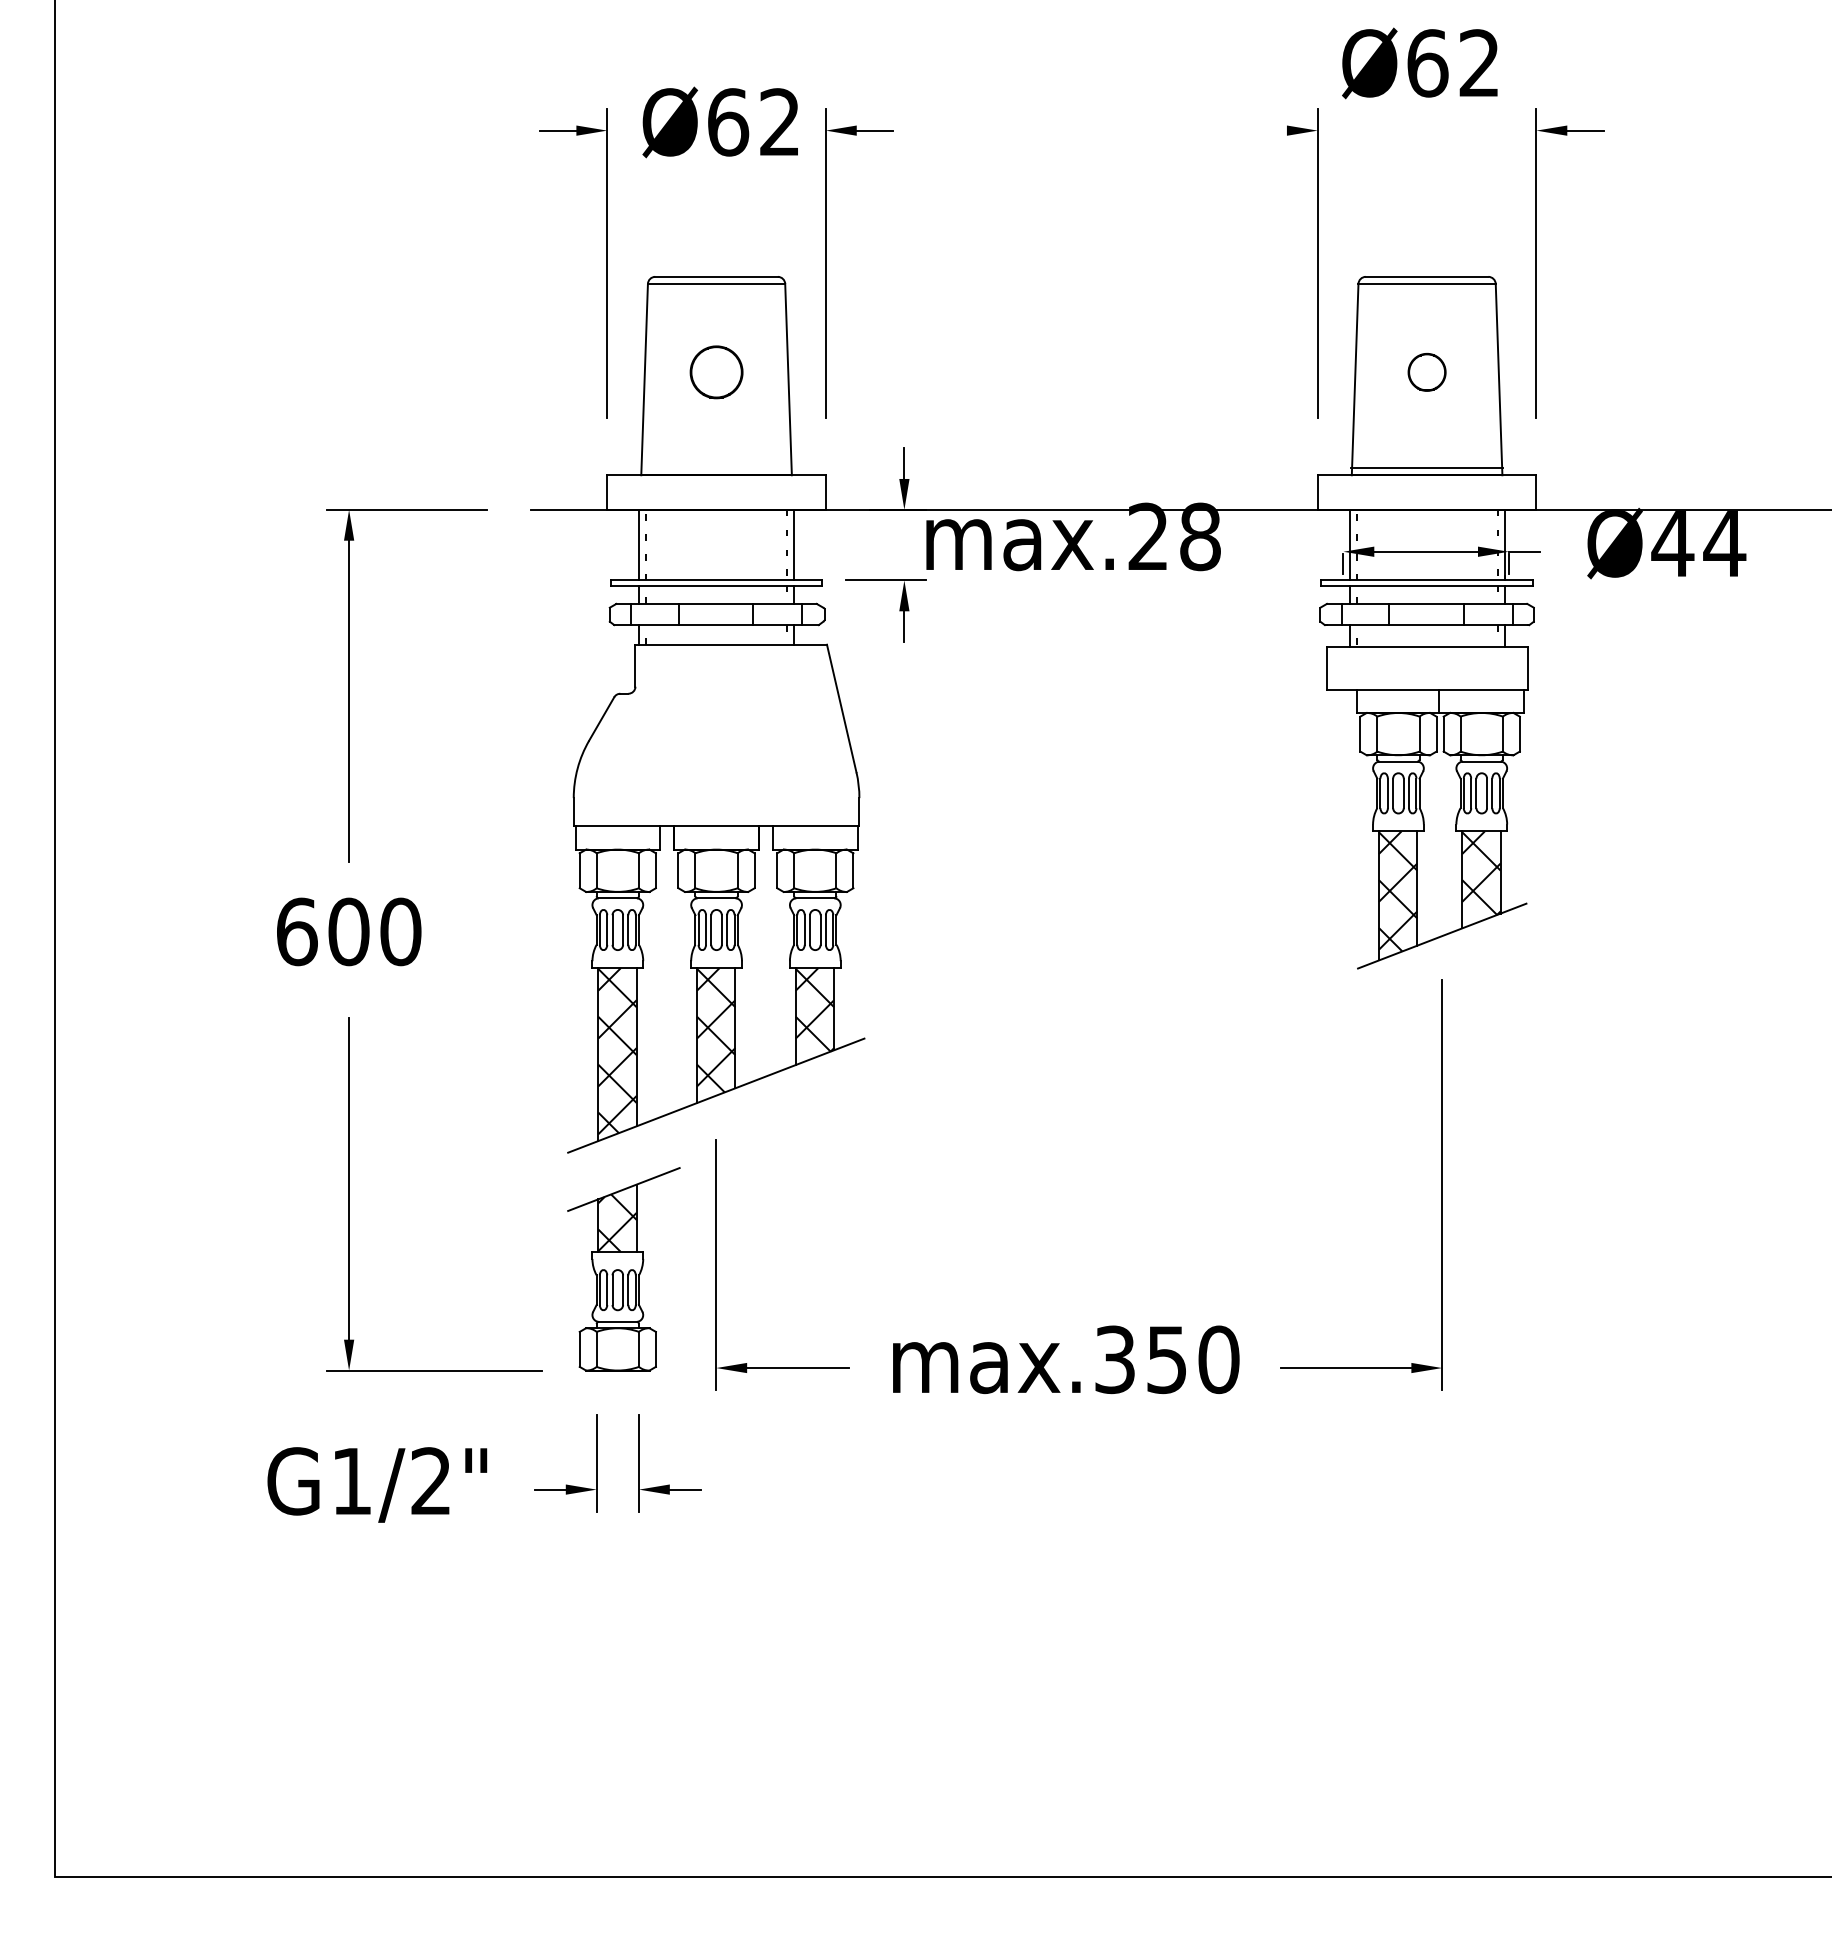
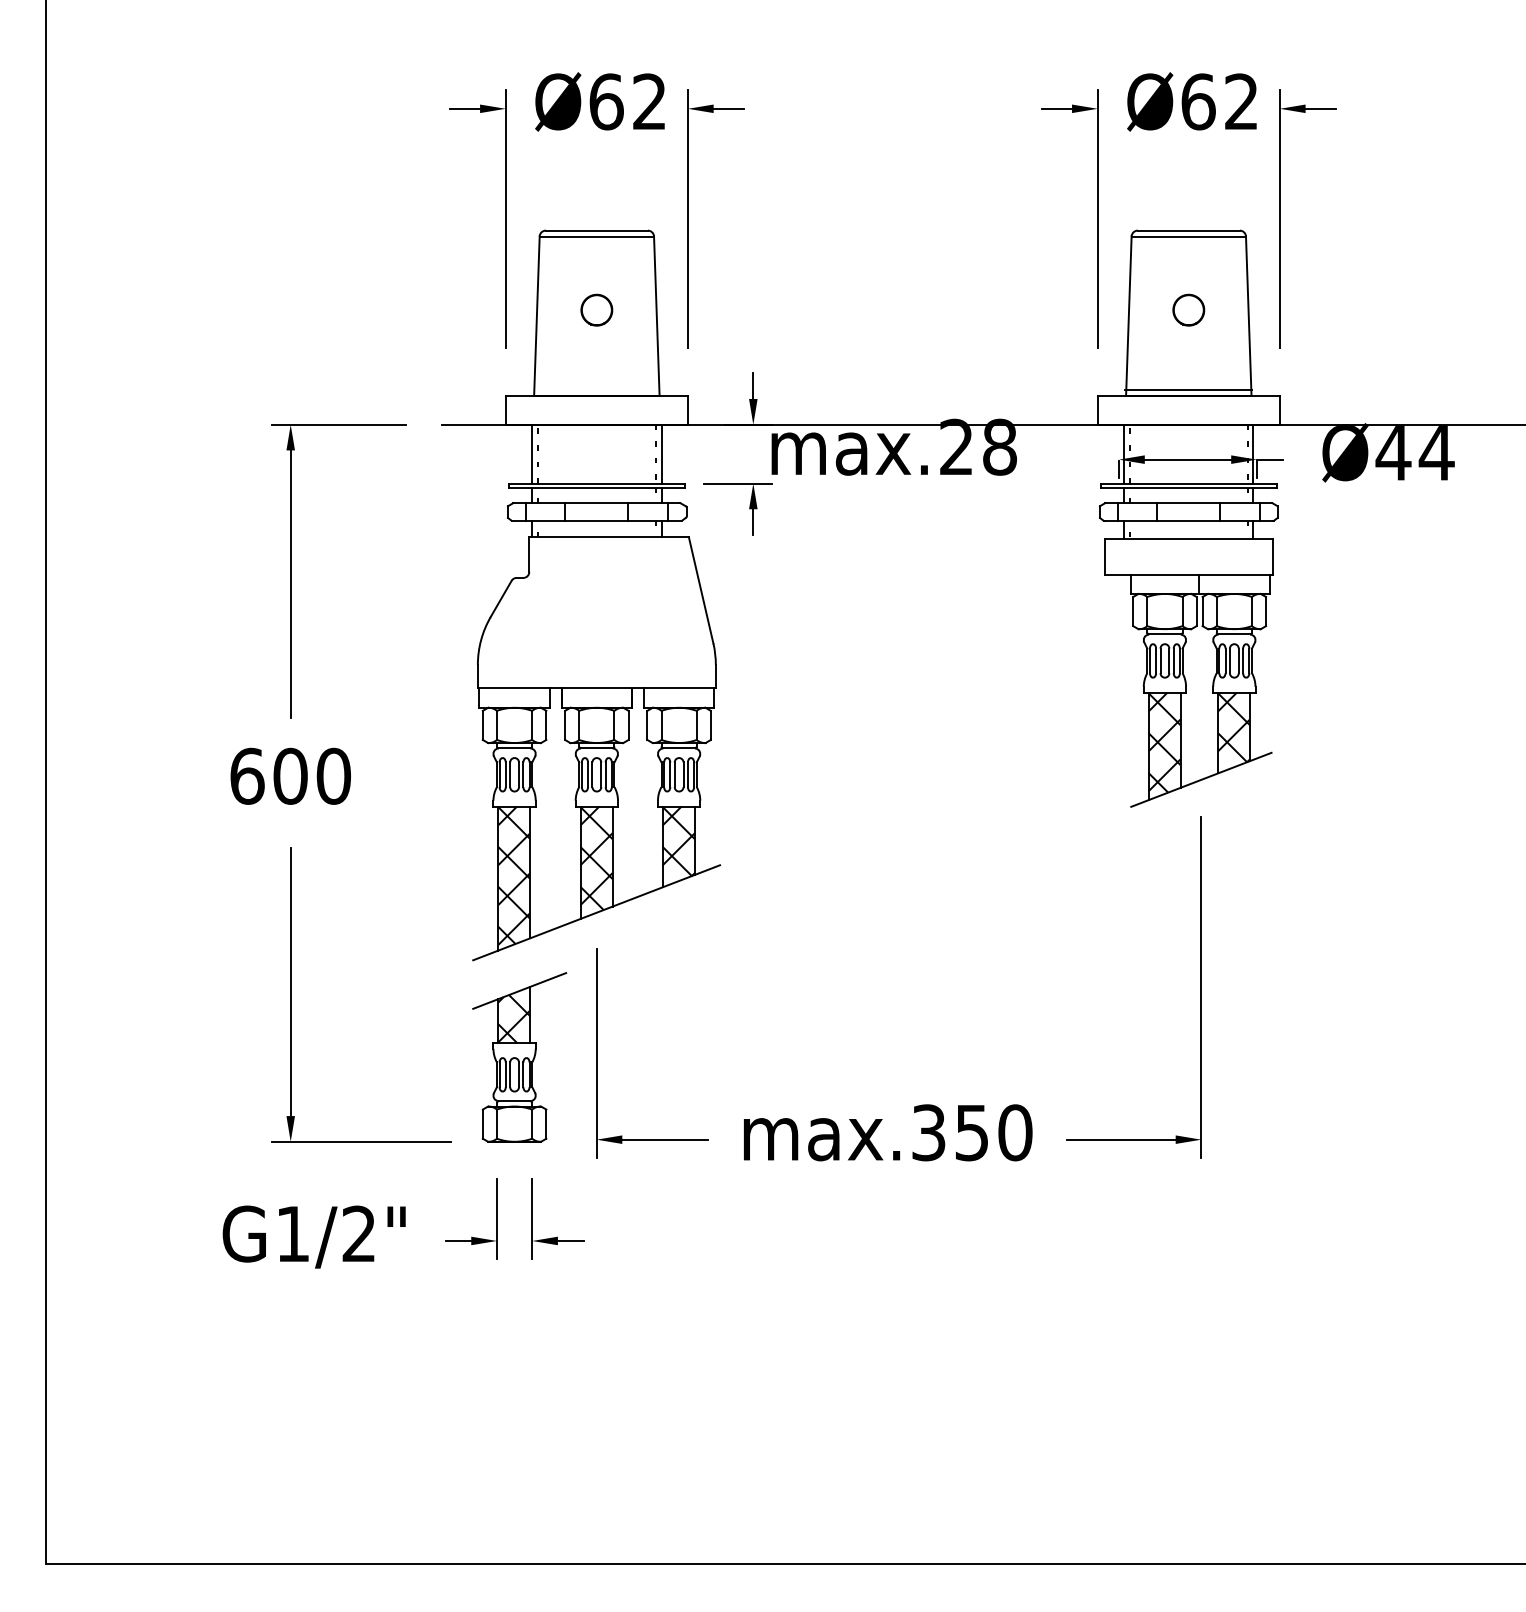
text: (1419, 63) -> (1191, 102), moved
line: (1268, 130) -> (1056, 108), added
part: (716, 372) -> (596, 310), size x0.71

